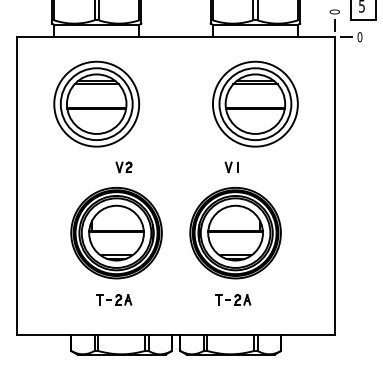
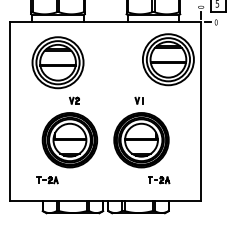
part: (255, 103) -> (168, 59), moved
part: (114, 300) -> (47, 180), moved
part: (233, 300) -> (159, 180), moved

